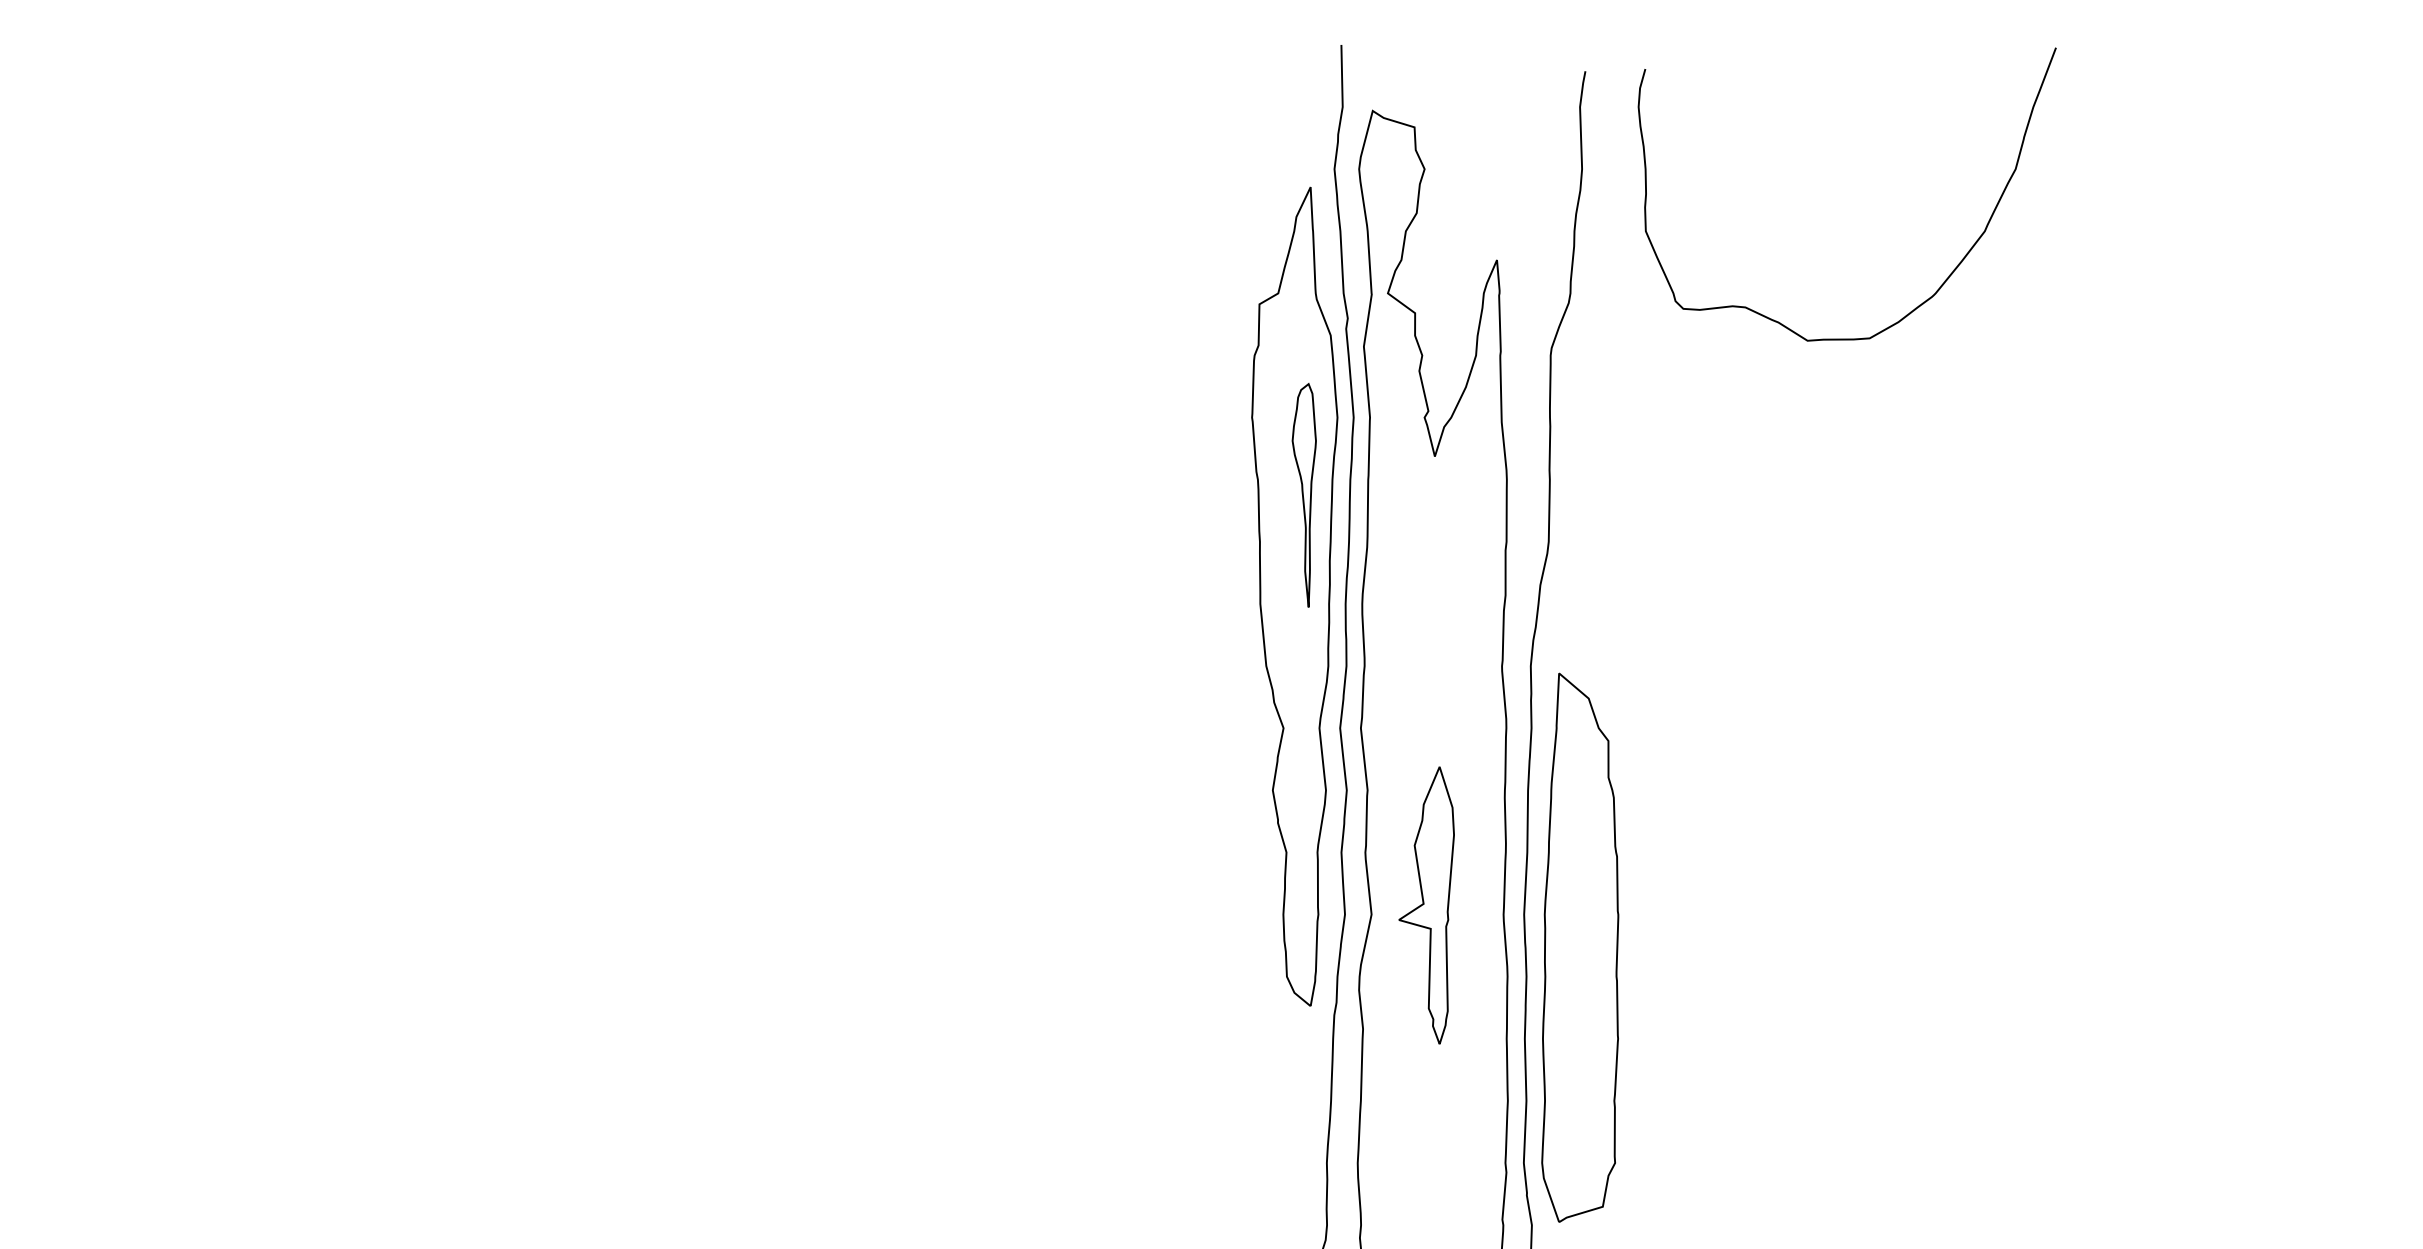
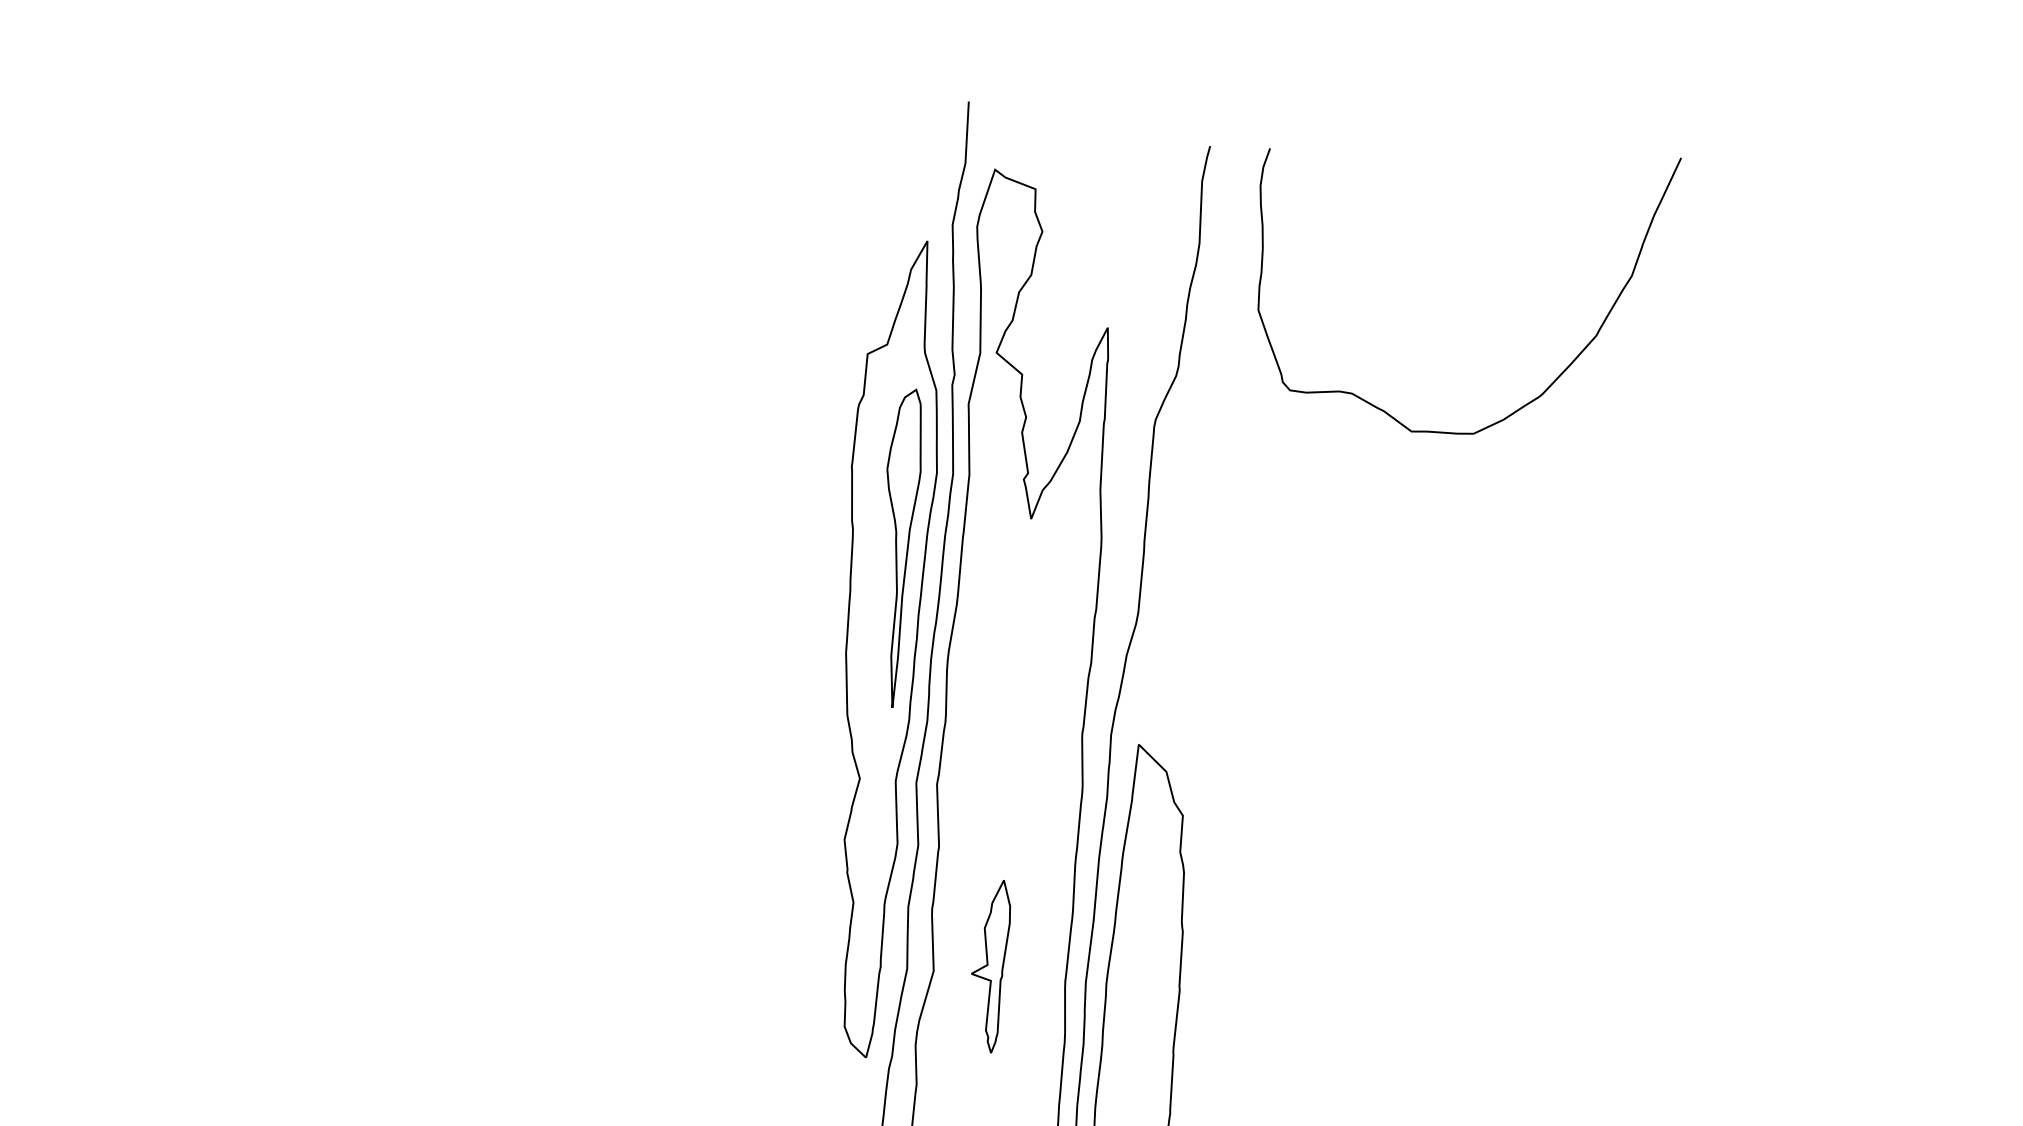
part: (1303, 495) -> (897, 548), size x1.43
part: (1426, 905) -> (989, 966), size x0.62

